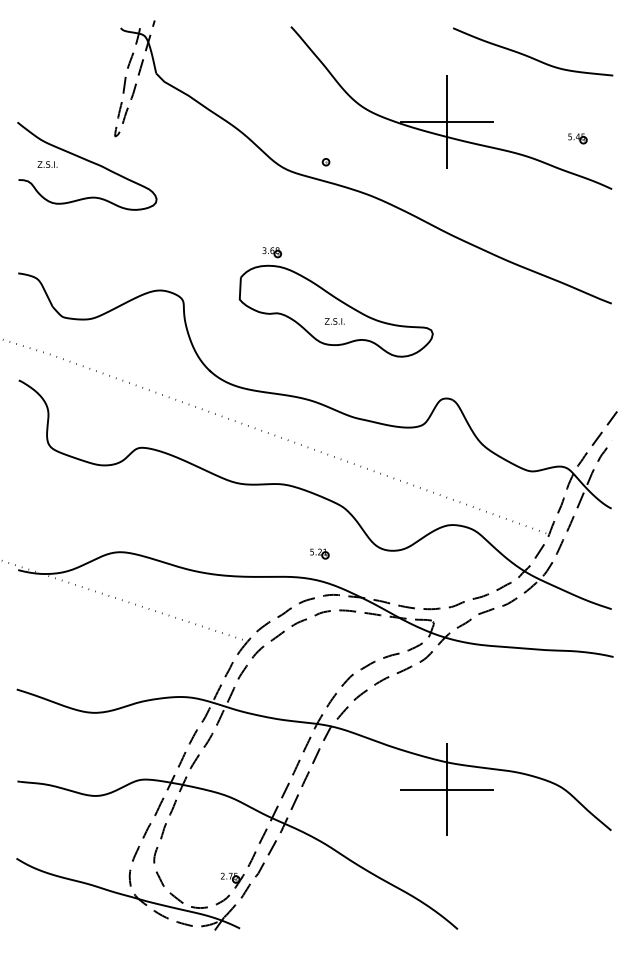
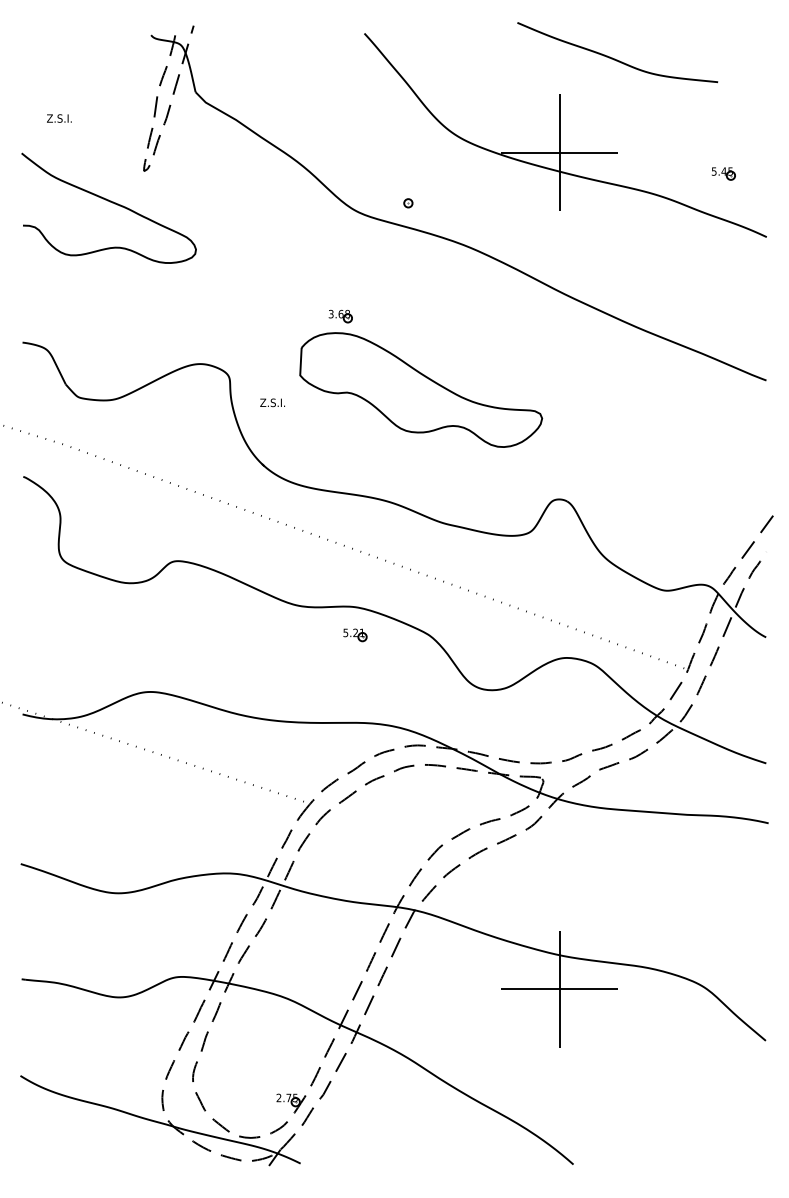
curve: (531, 56) -> (615, 58), moved
text: (47, 164) -> (59, 118), moved
text: (334, 321) -> (272, 402), moved
part: (319, 553) -> (355, 634), moved

